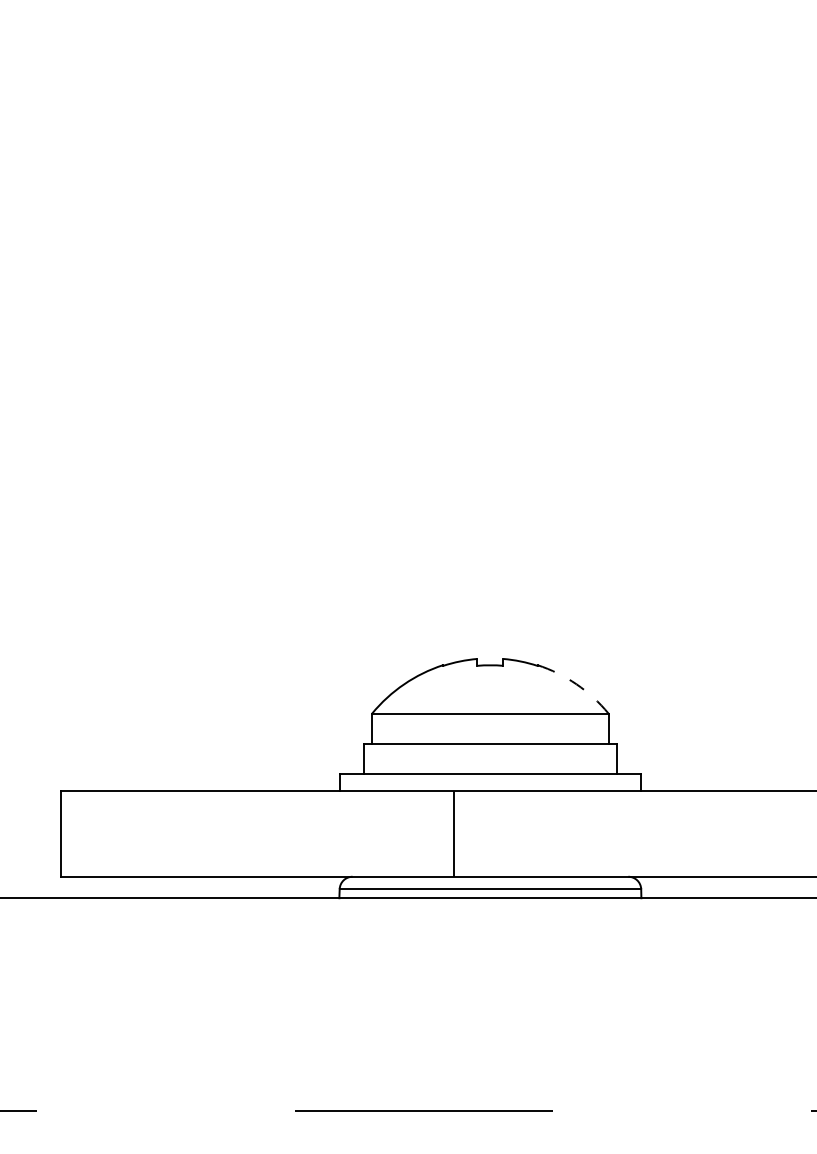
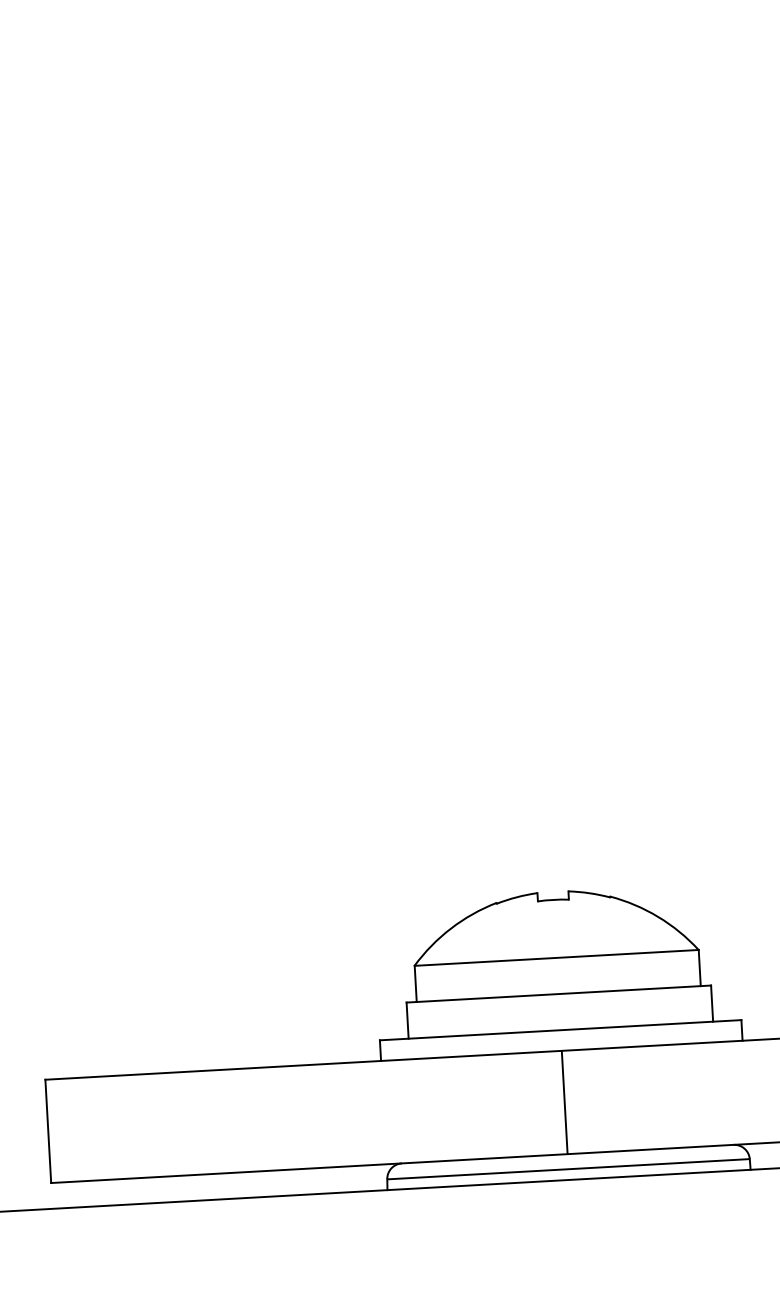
arc: (576, 684) -> (658, 917), dashed -> solid
line: (454, 833) -> (564, 1102), moved

